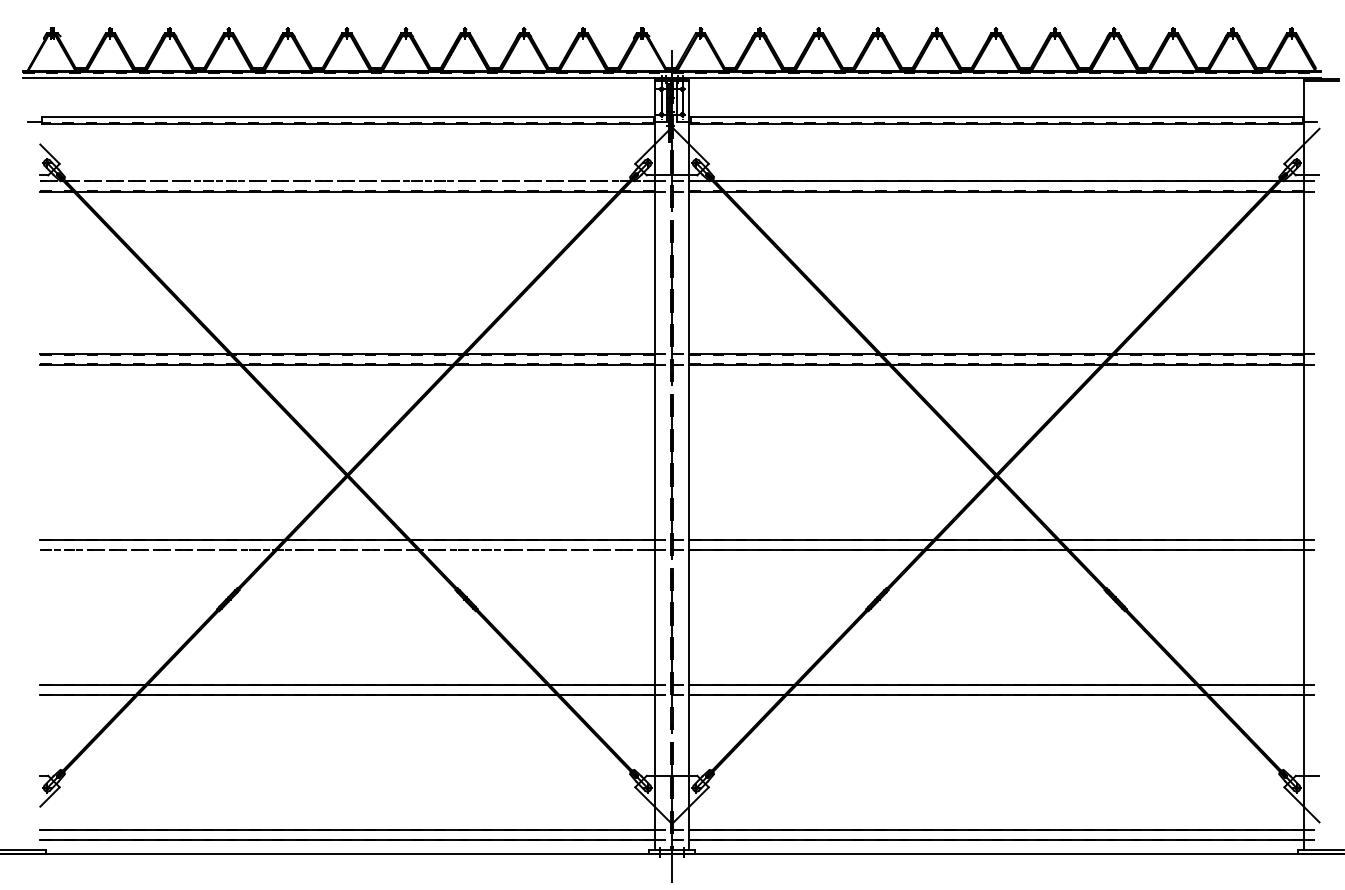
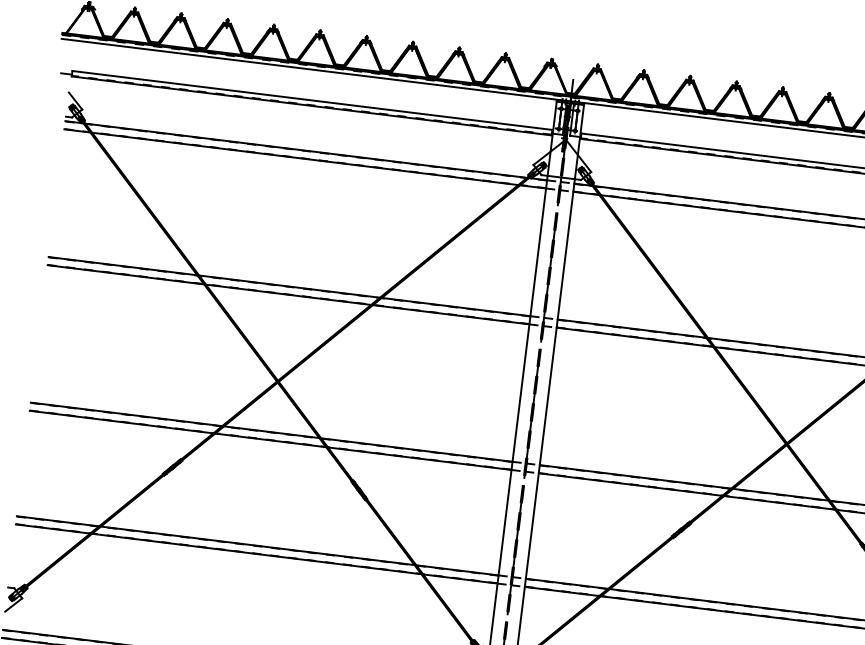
line: (348, 181) -> (306, 151), dashed -> solid
line: (347, 550) -> (270, 440), dashed -> solid

